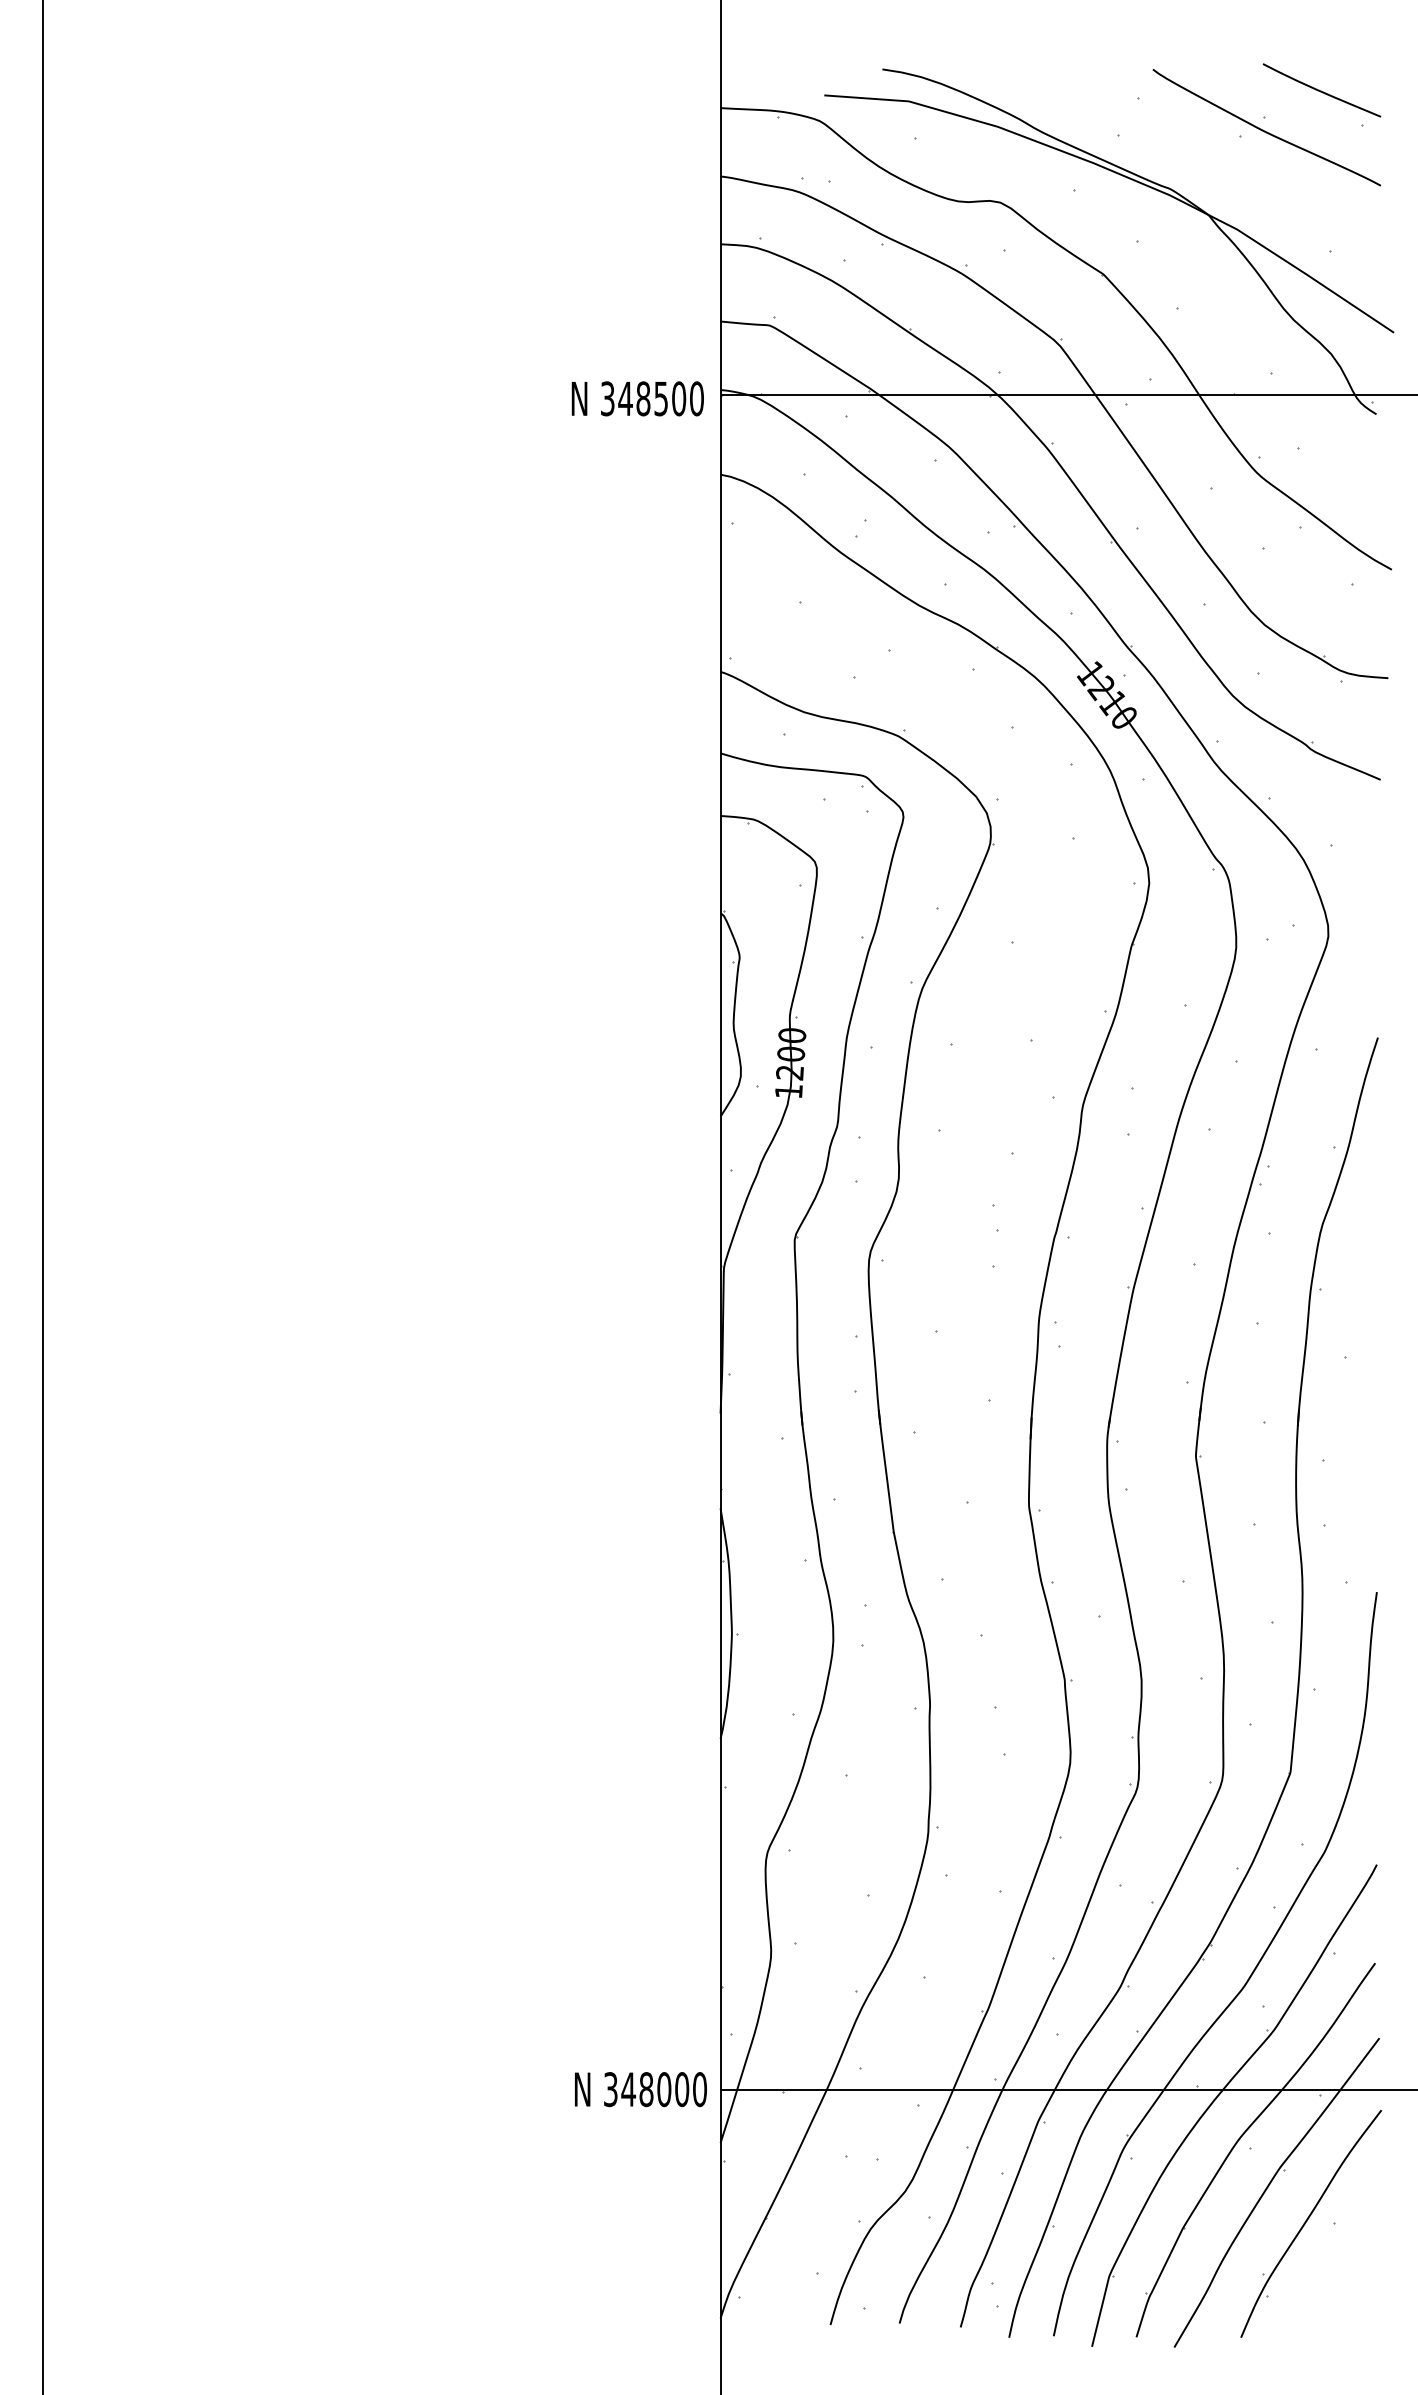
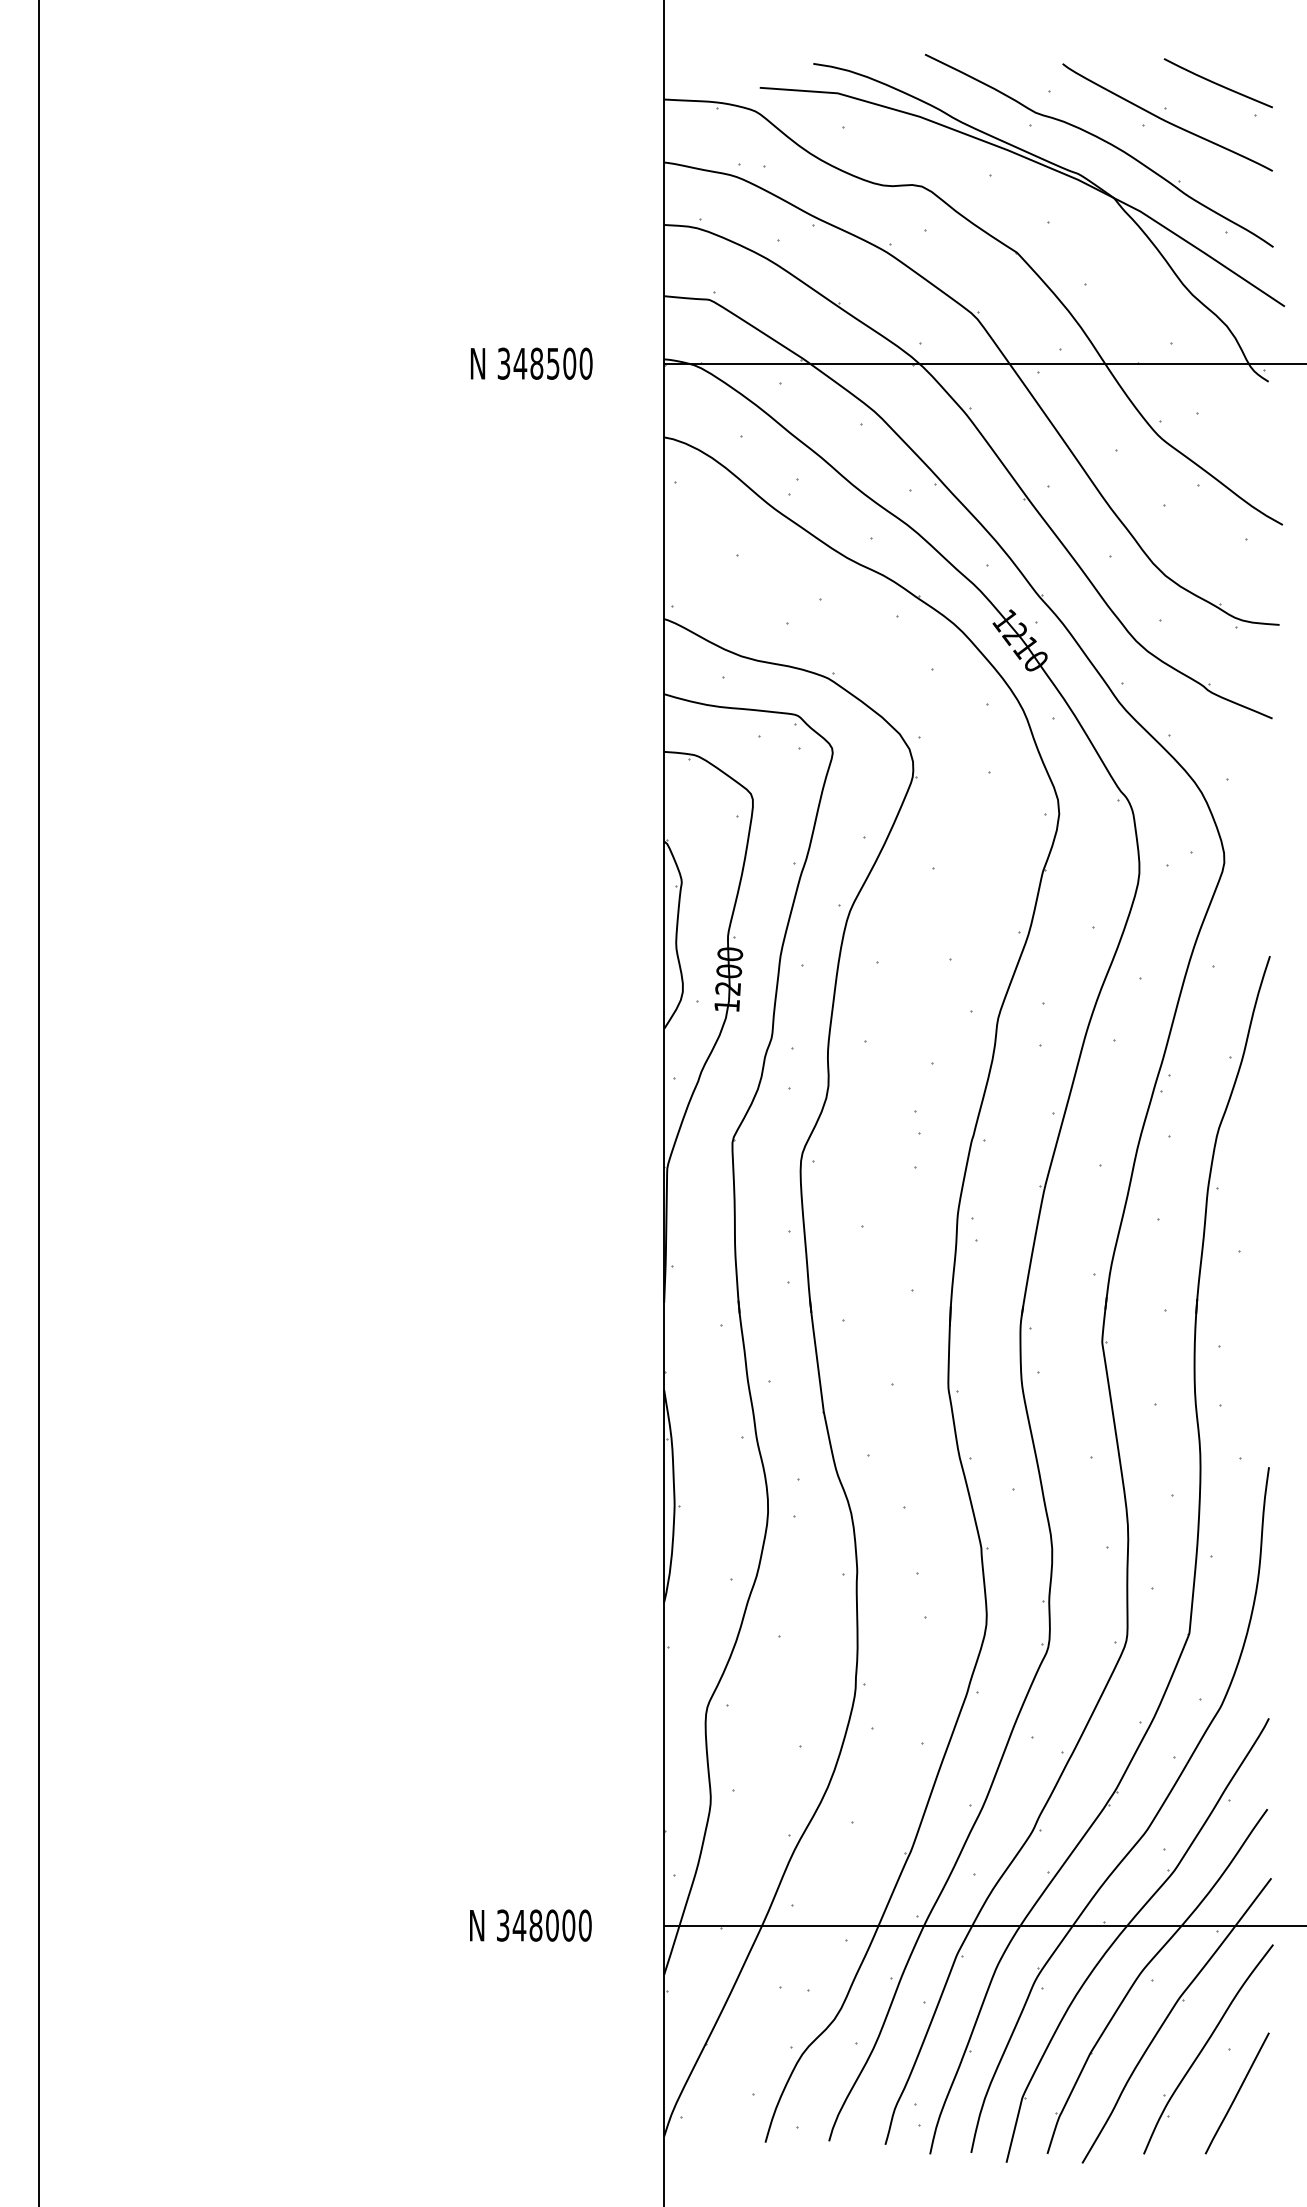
part: (1198, 154) -> (1104, 142), added
text: (637, 398) -> (531, 363), moved
text: (640, 2089) -> (530, 1925), moved
line: (1342, 2271) -> (1237, 2093), added

